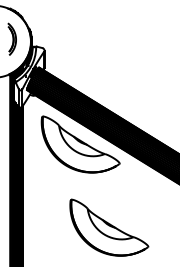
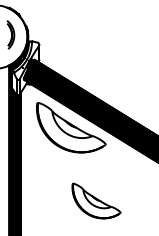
part: (109, 227) -> (96, 200), size x0.7

